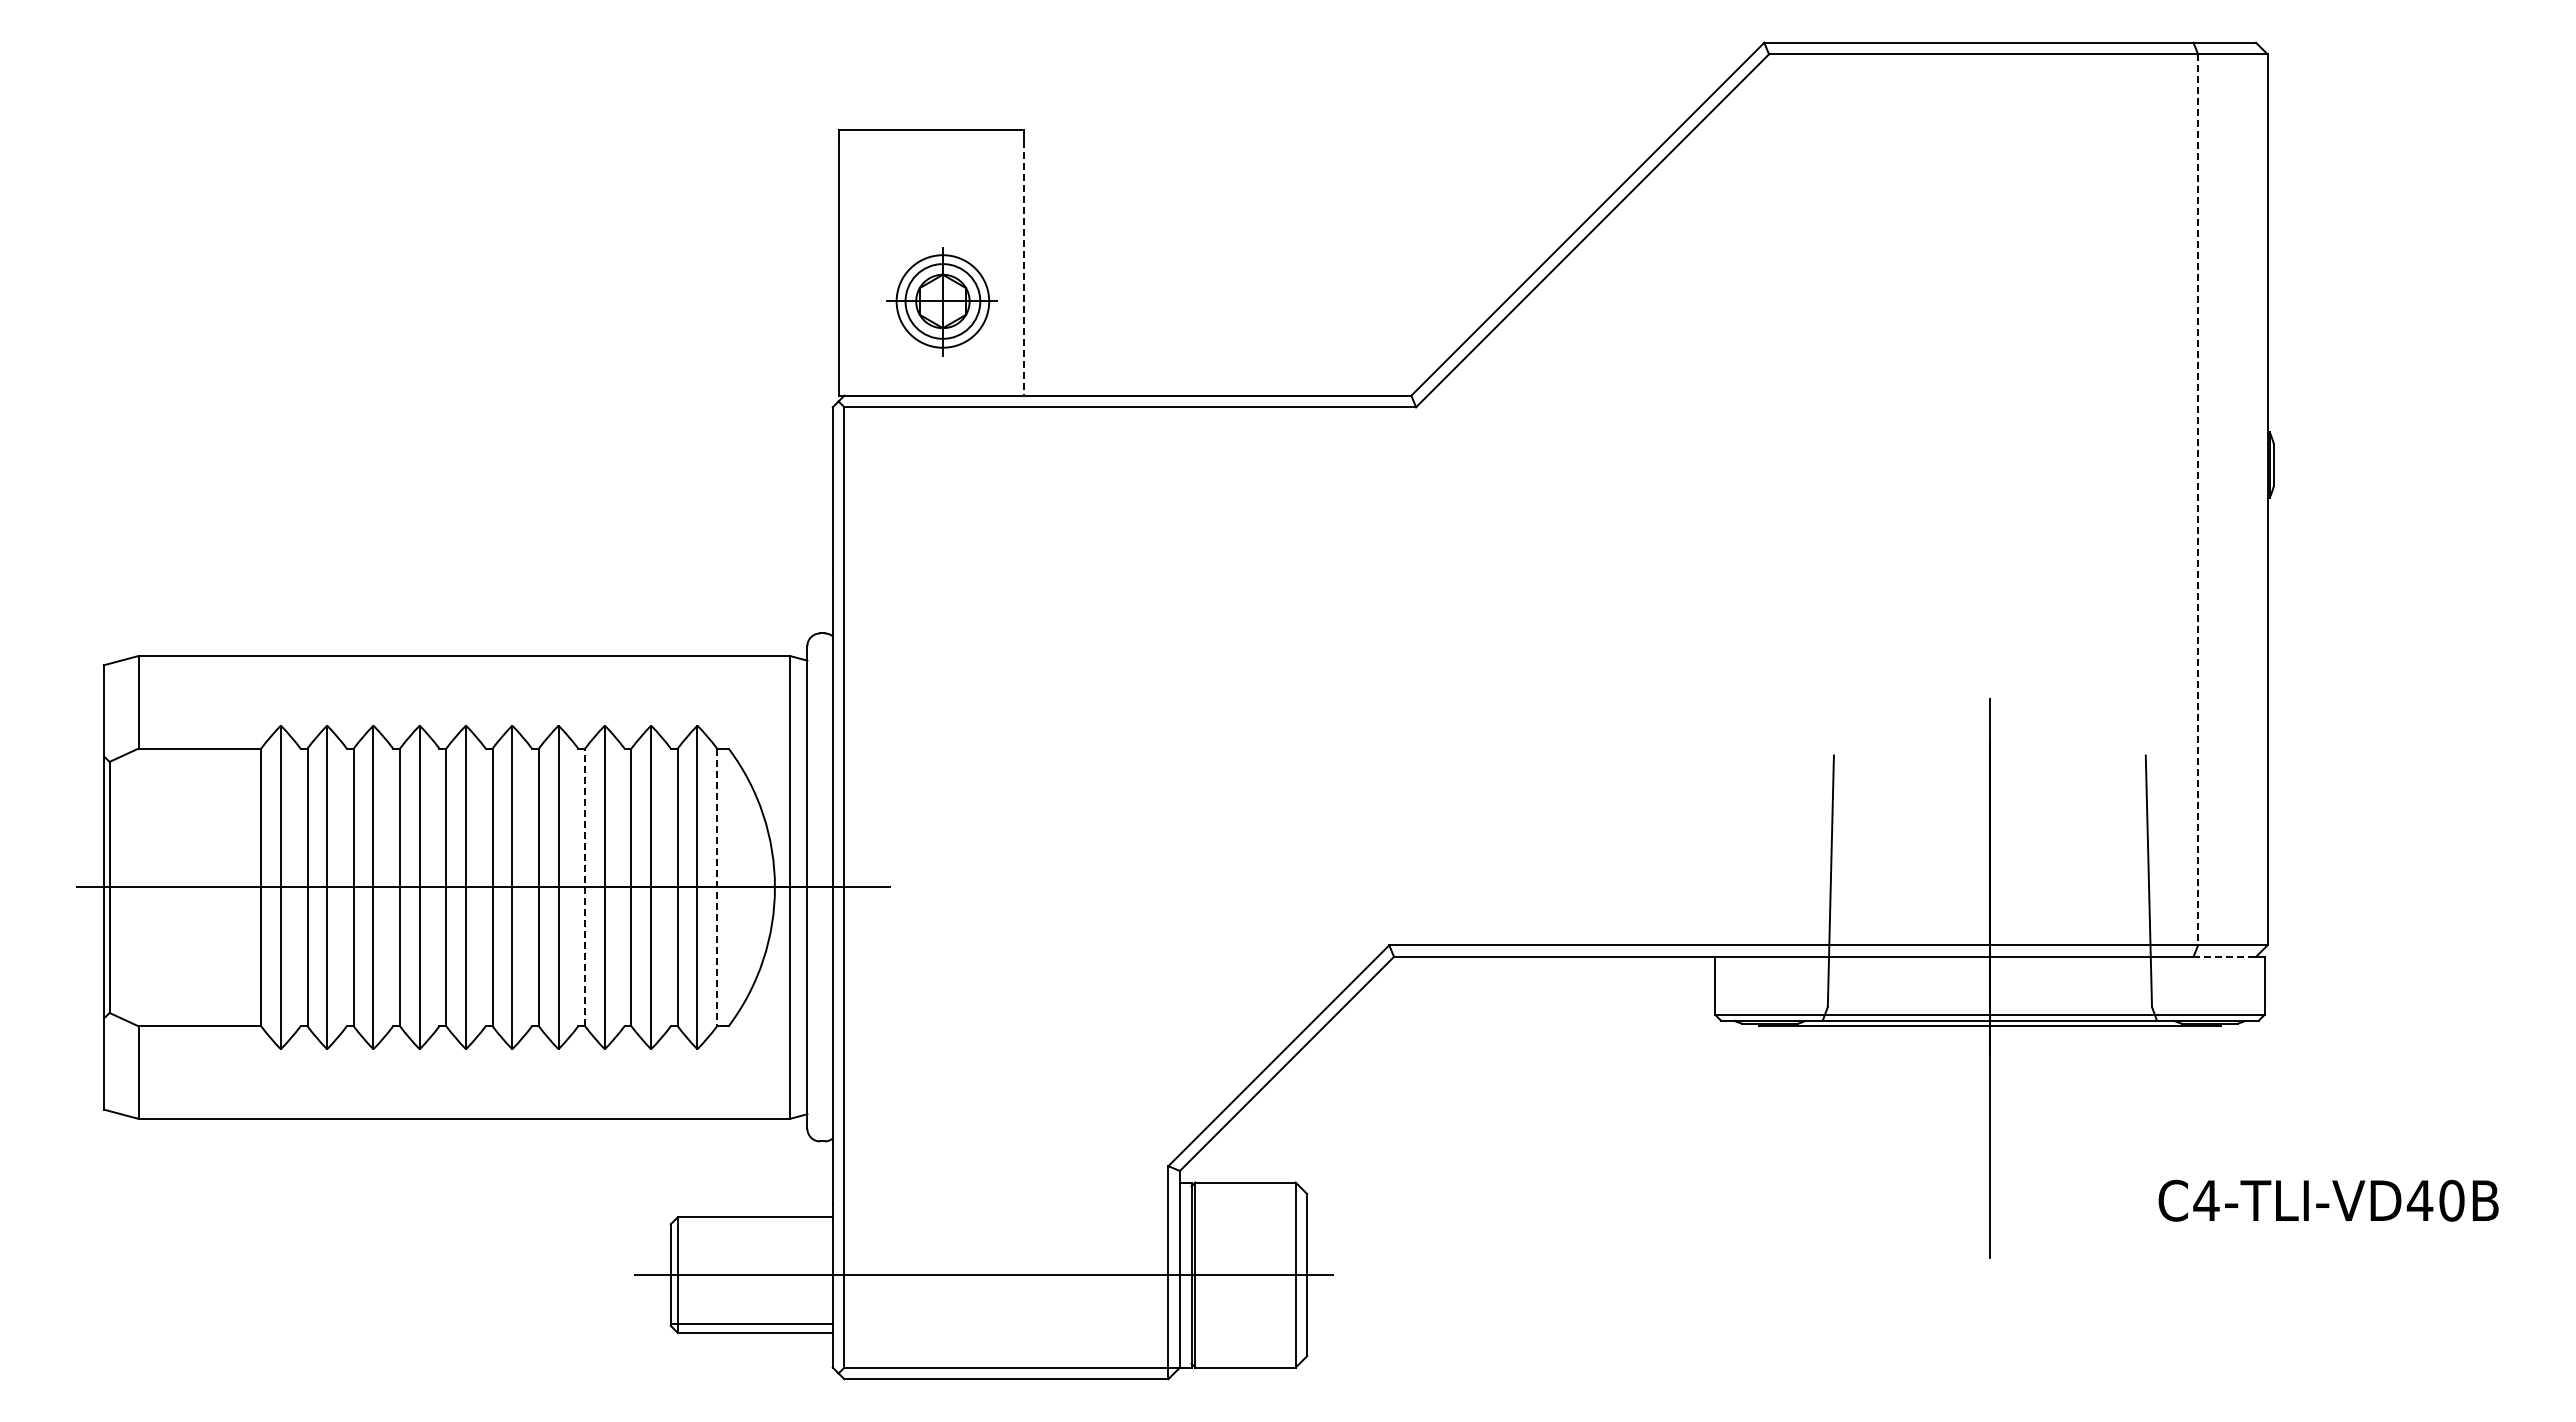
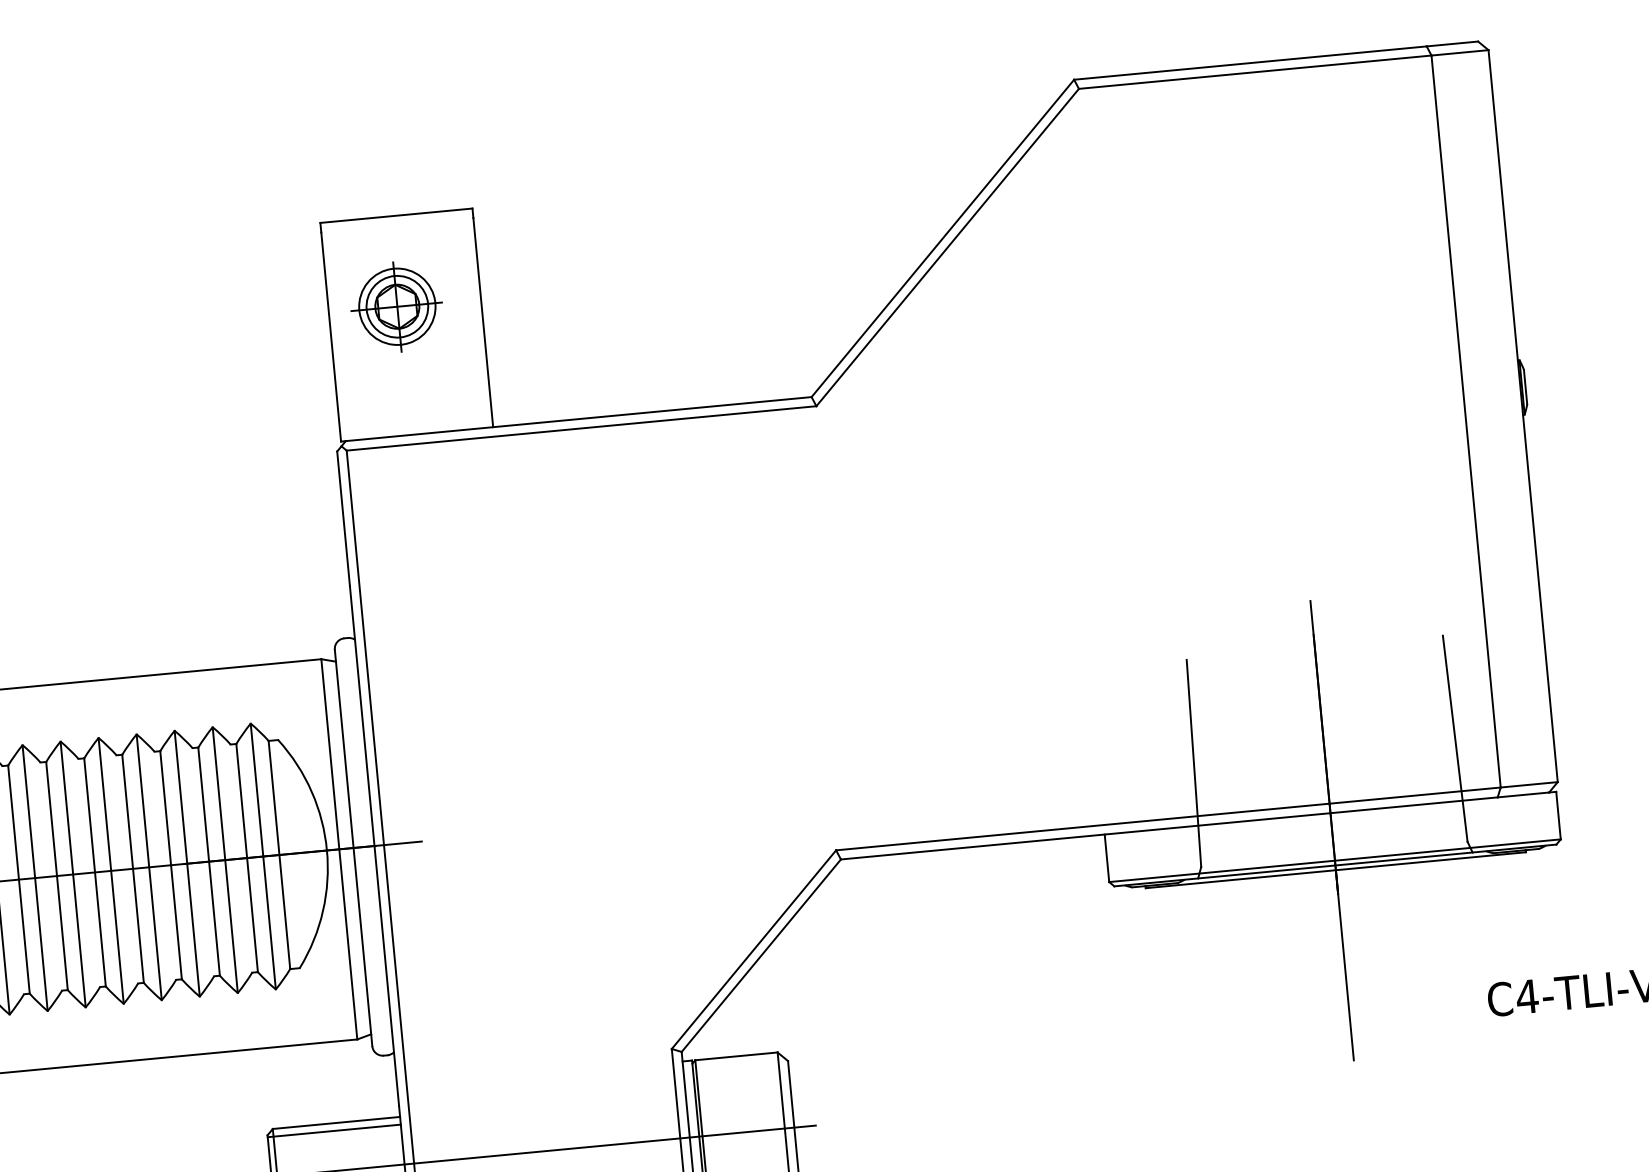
line: (1023, 268) -> (483, 322), dashed -> solid
part: (941, 301) -> (396, 306), moved
line: (2198, 500) -> (1466, 422), dashed -> solid
line: (585, 887) -> (171, 865), dashed -> solid
line: (717, 887) -> (279, 855), dashed -> solid
line: (2225, 956) -> (1523, 794), dashed -> solid
line: (751, 1226) -> (334, 1130), added

